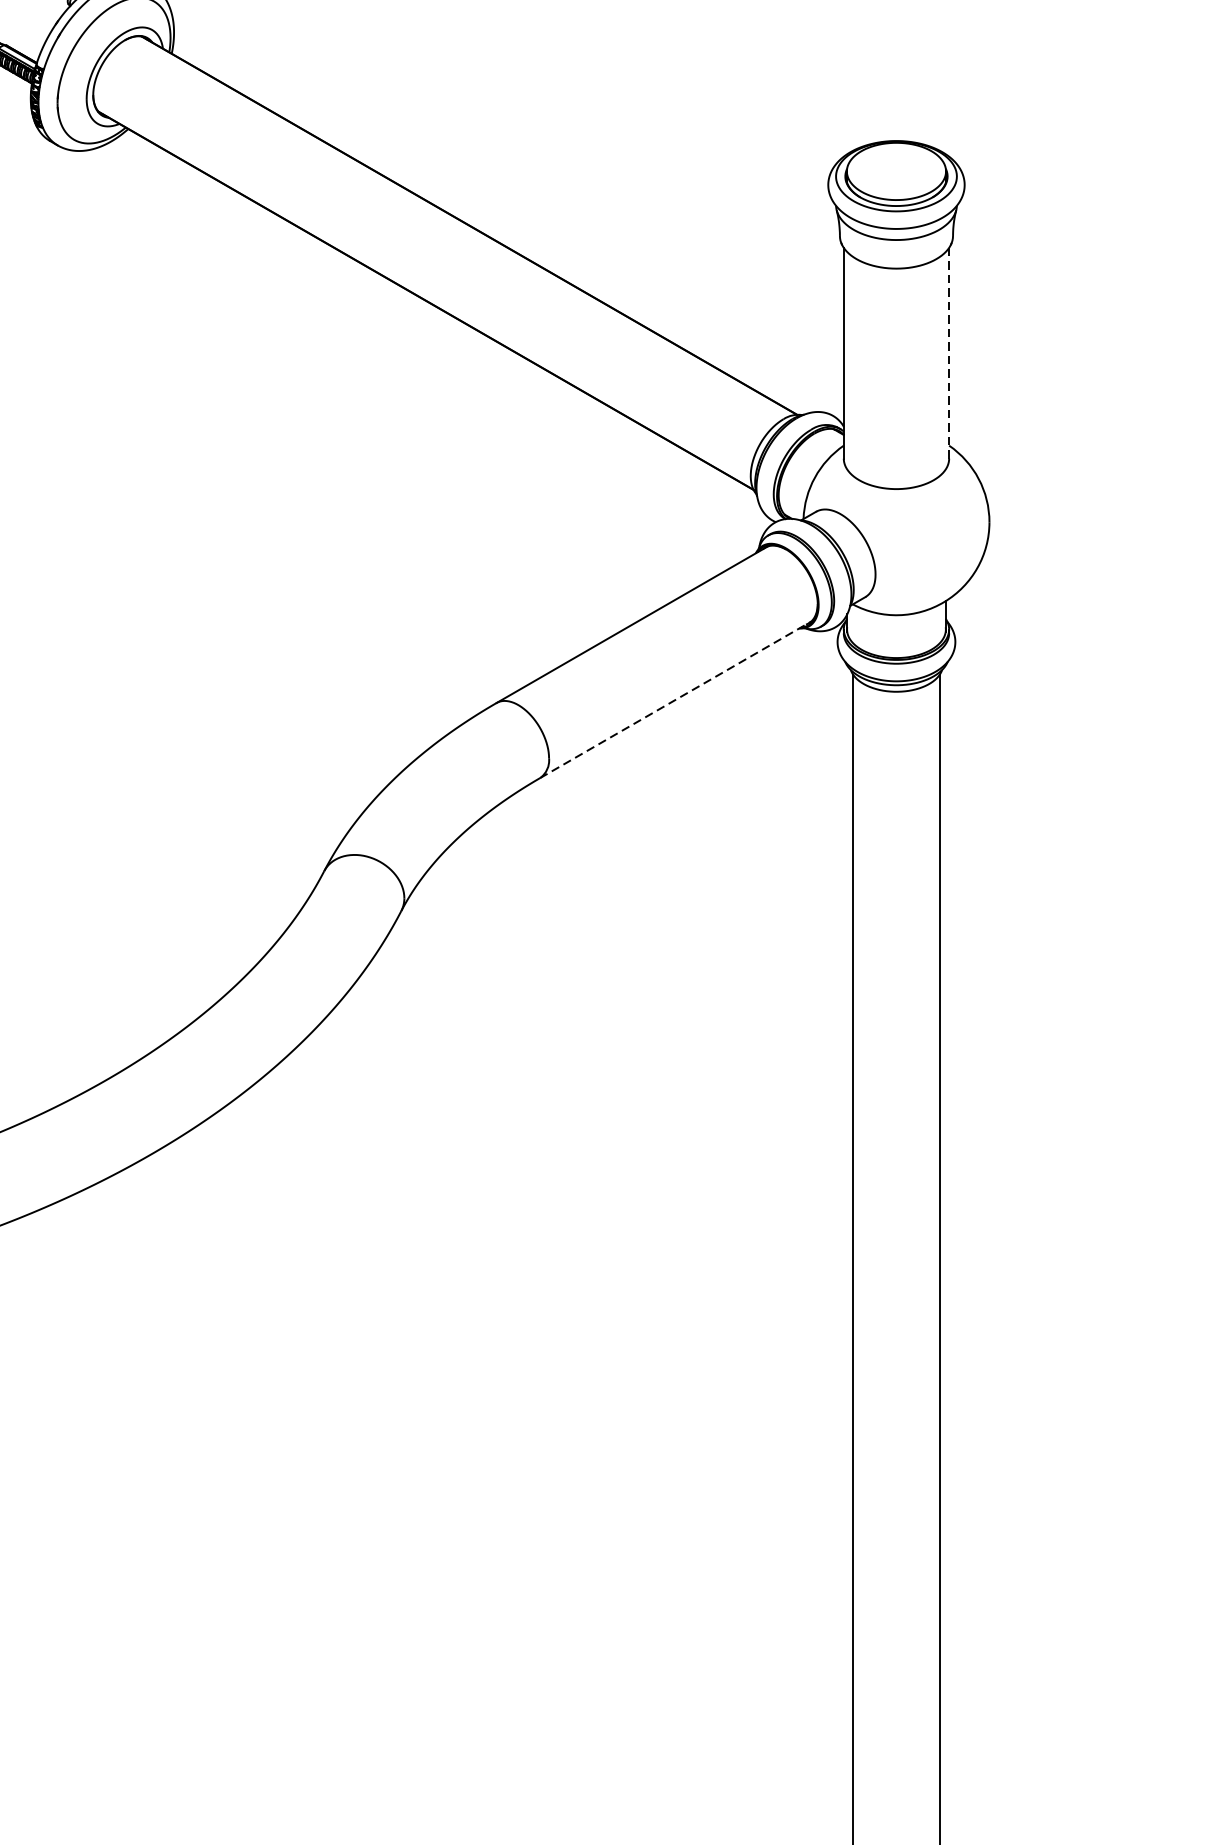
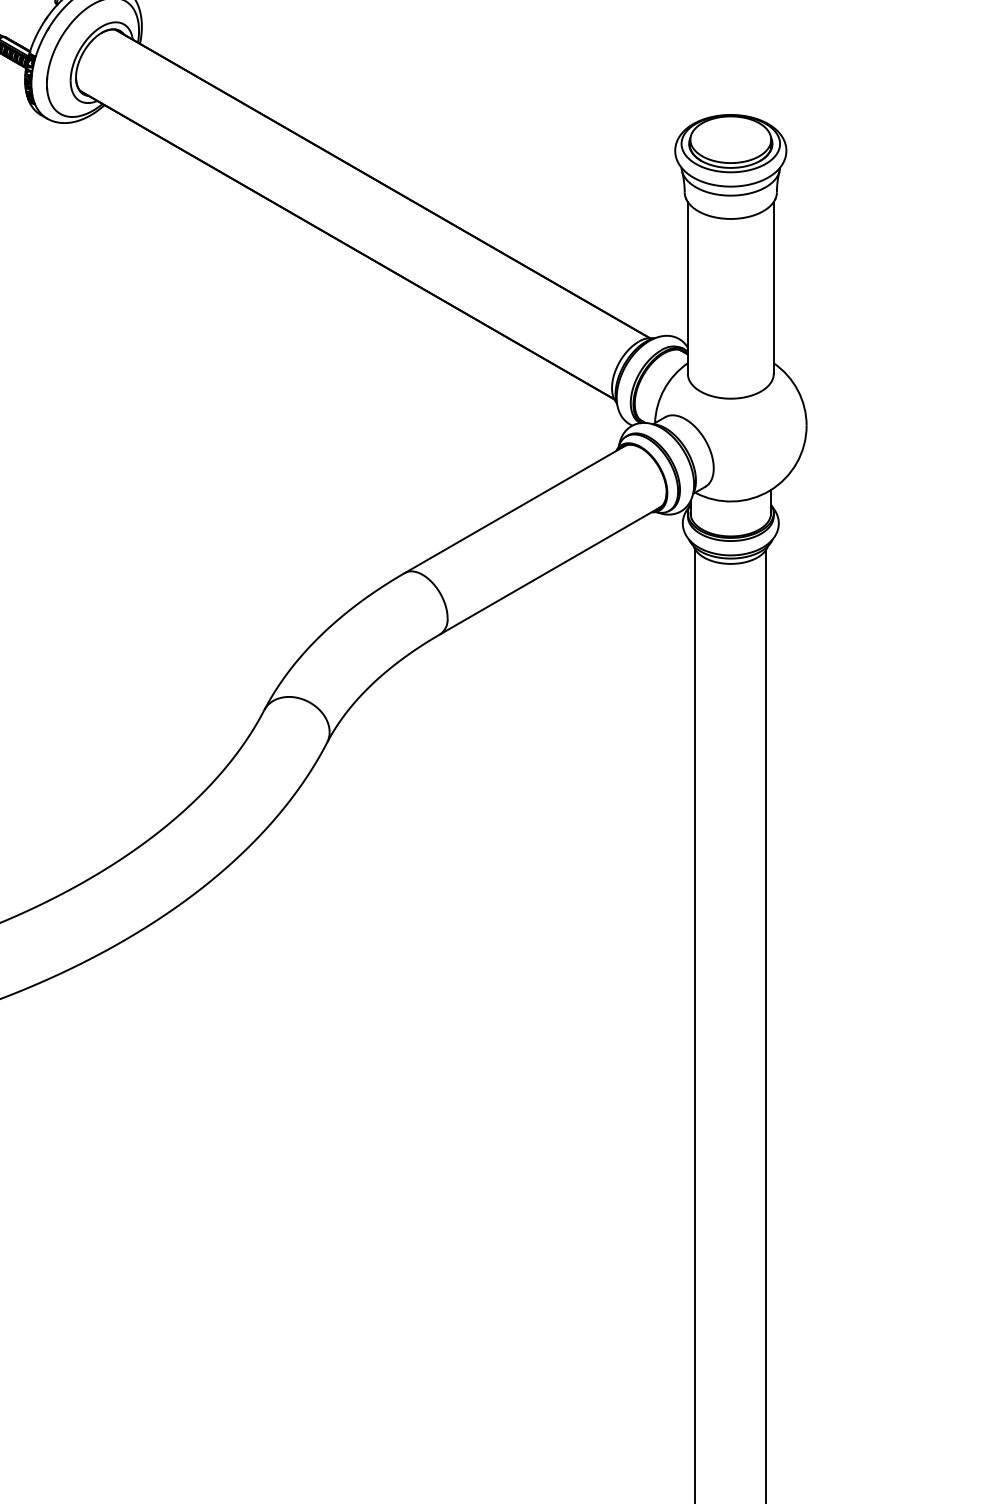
line: (948, 352) -> (773, 287), dashed -> solid
line: (675, 699) -> (550, 570), dashed -> solid

